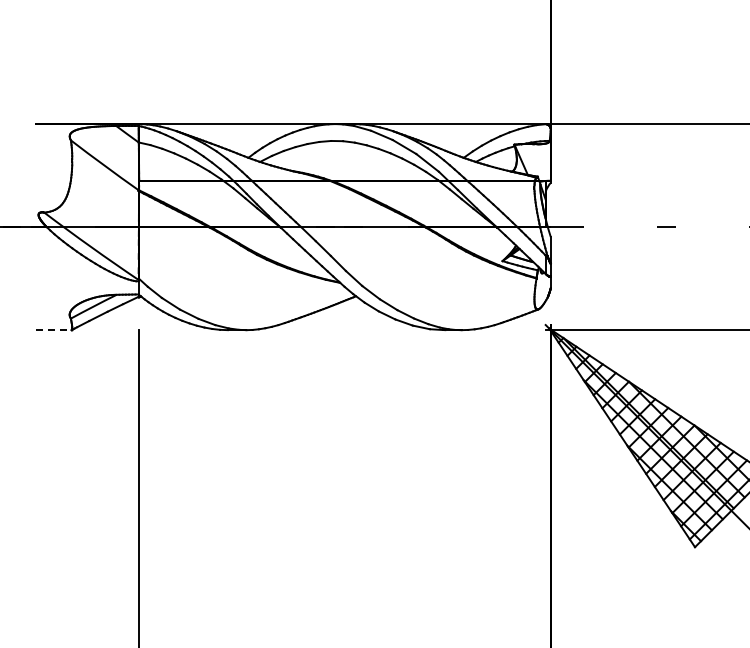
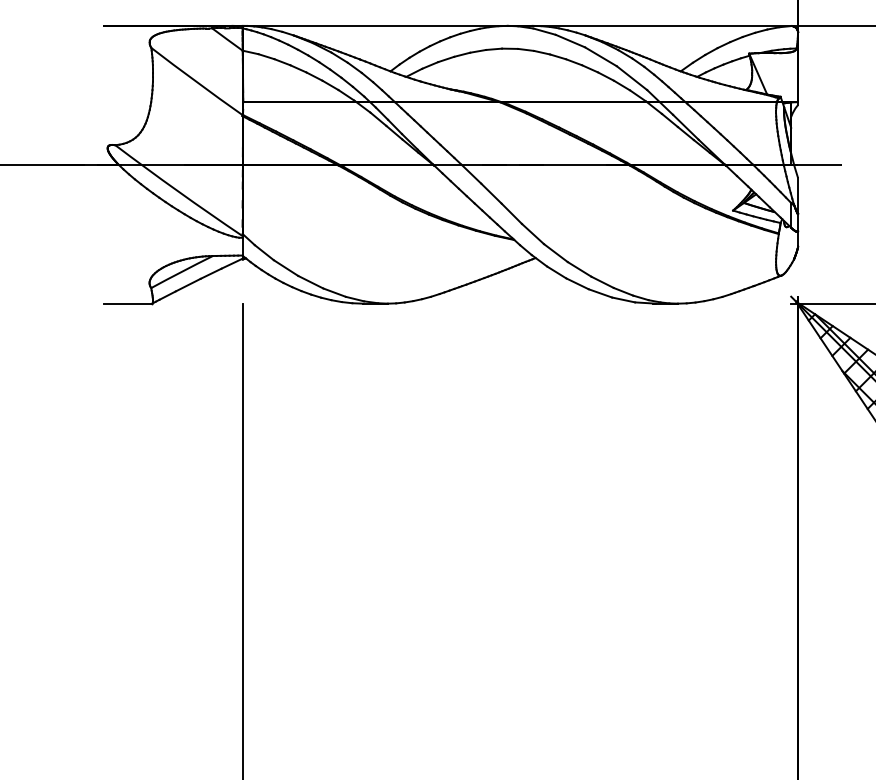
line: (53, 330) -> (127, 304), dashed -> solid

